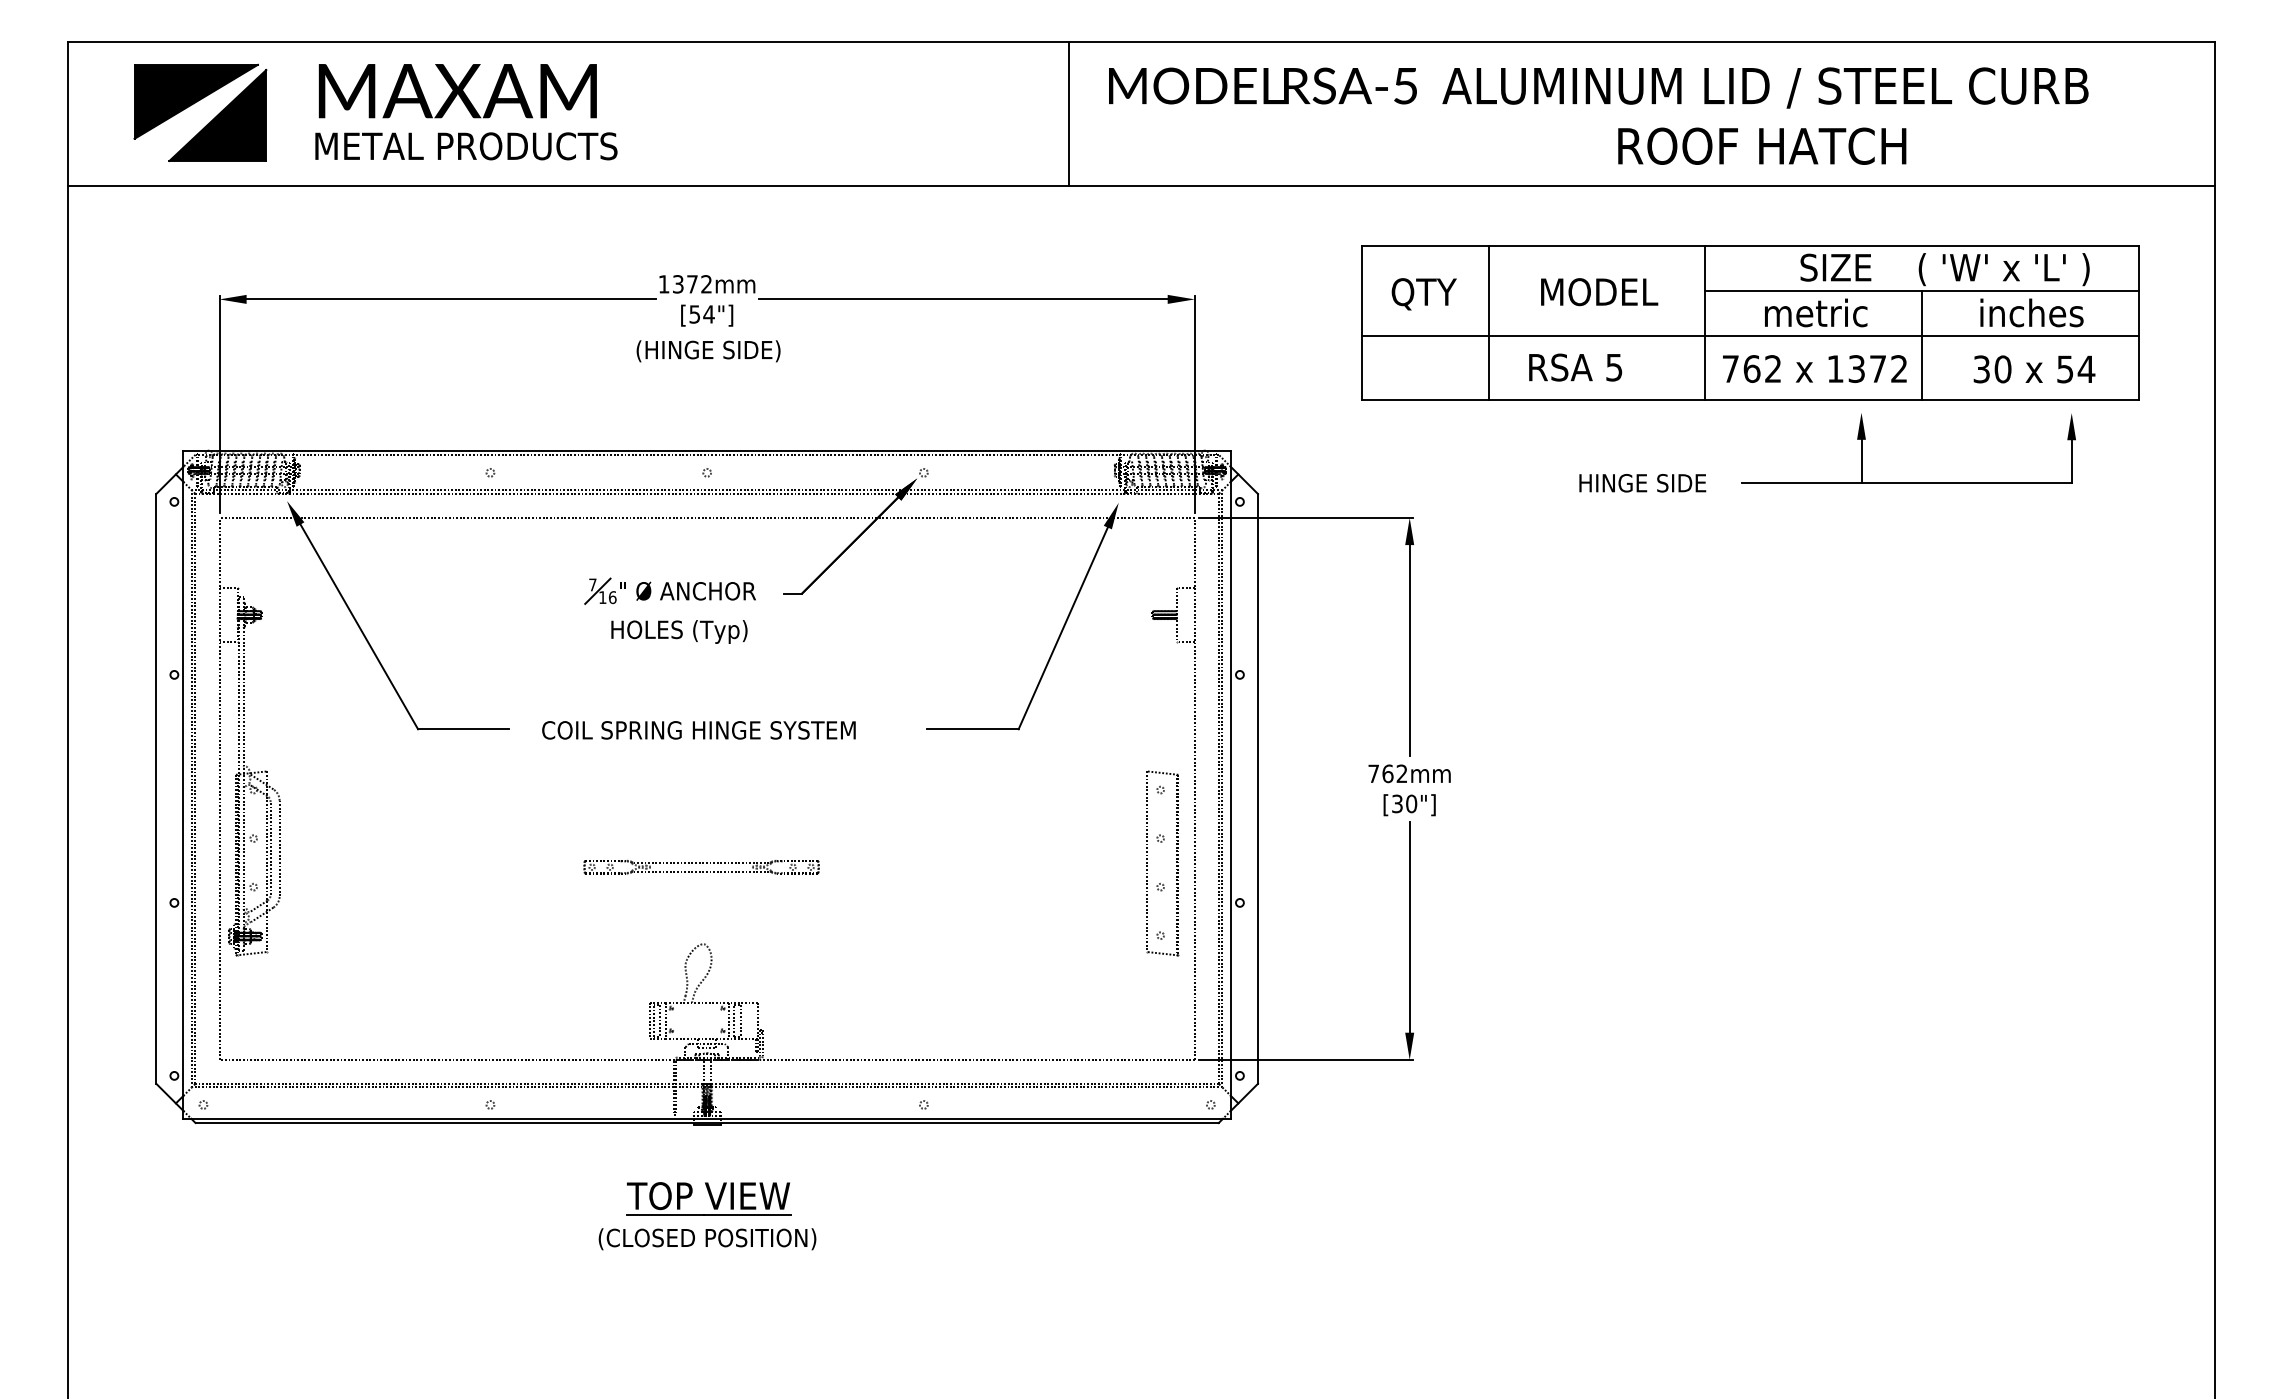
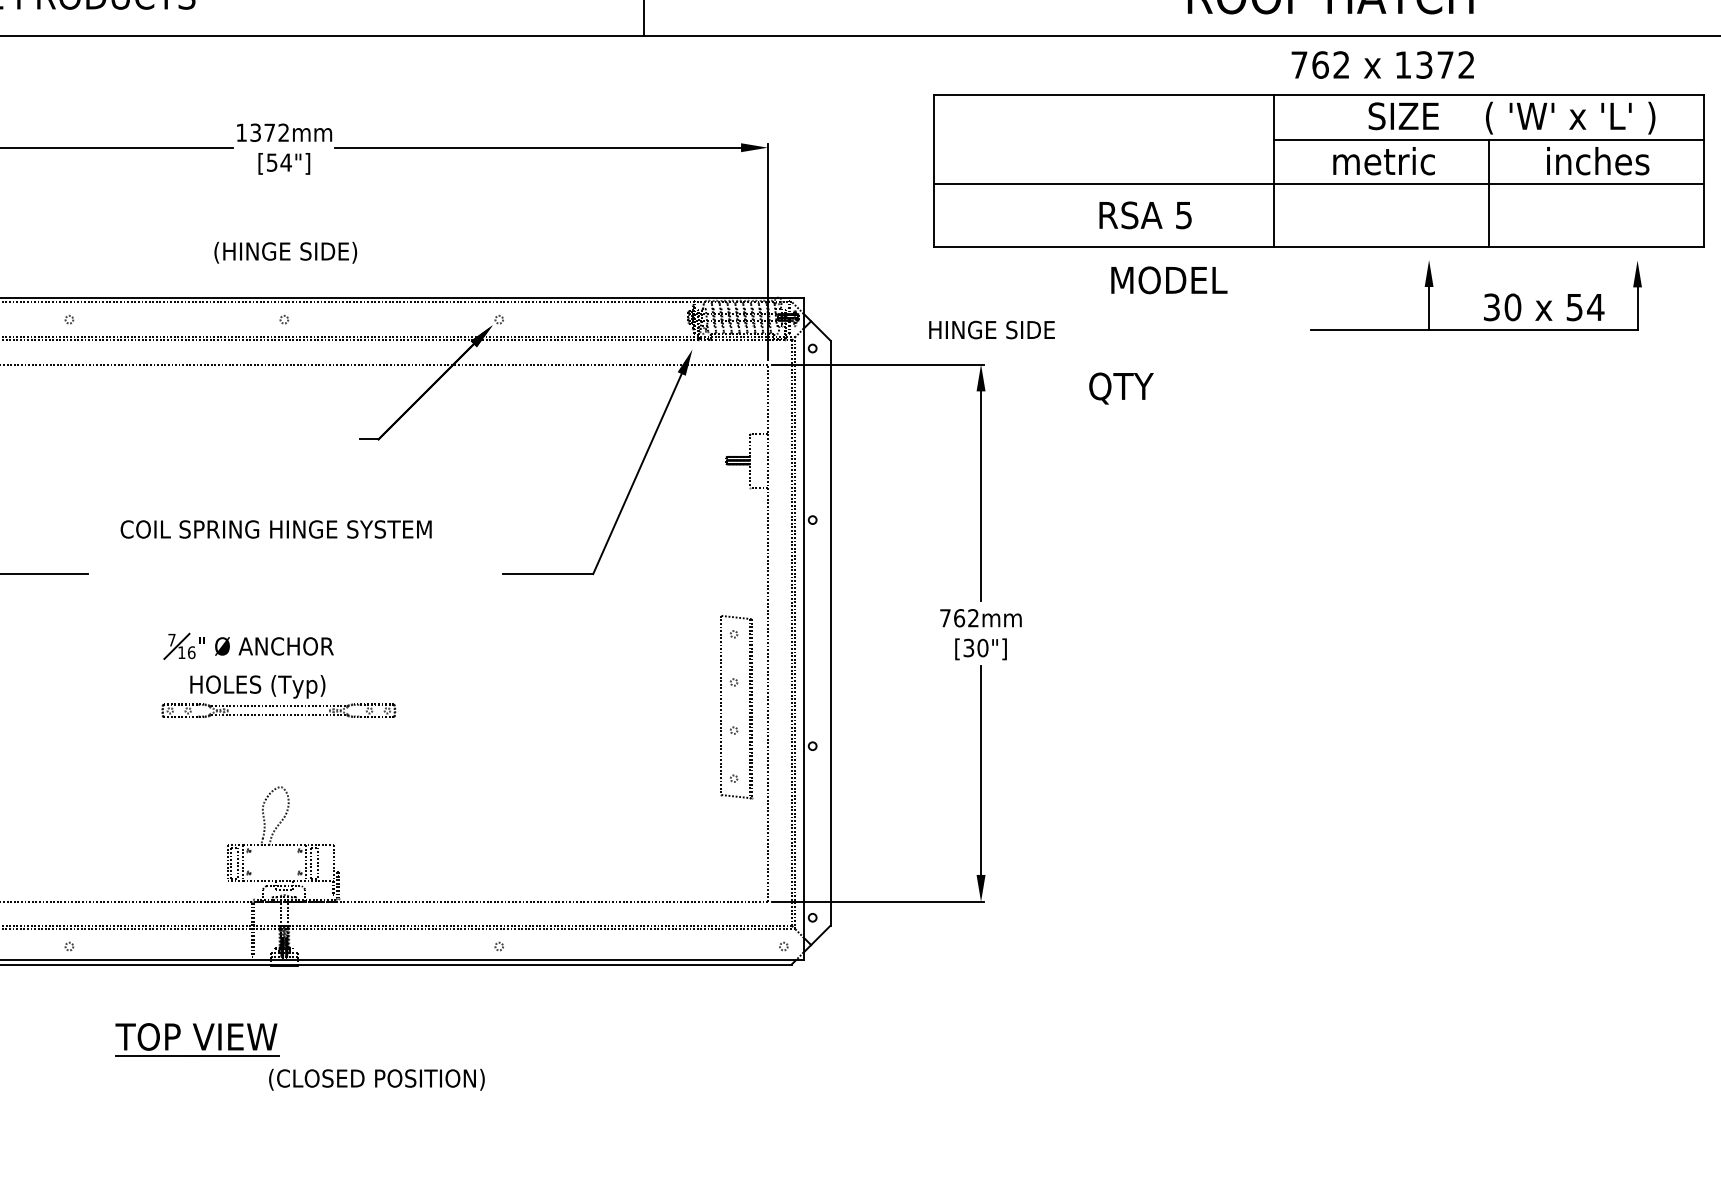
text: (1599, 292) -> (1169, 280), moved
text: (1423, 294) -> (1120, 388), moved
line: (1488, 322) -> (1059, 170), removed
text: (708, 351) -> (285, 252), moved
text: (1814, 368) -> (1382, 64), moved
text: (2034, 369) -> (1544, 307), moved
text: (1642, 483) -> (991, 330), moved
part: (667, 620) -> (246, 675), moved
text: (698, 730) -> (275, 529), moved
part: (708, 1198) -> (196, 1039), moved
text: (707, 1239) -> (376, 1080), moved

